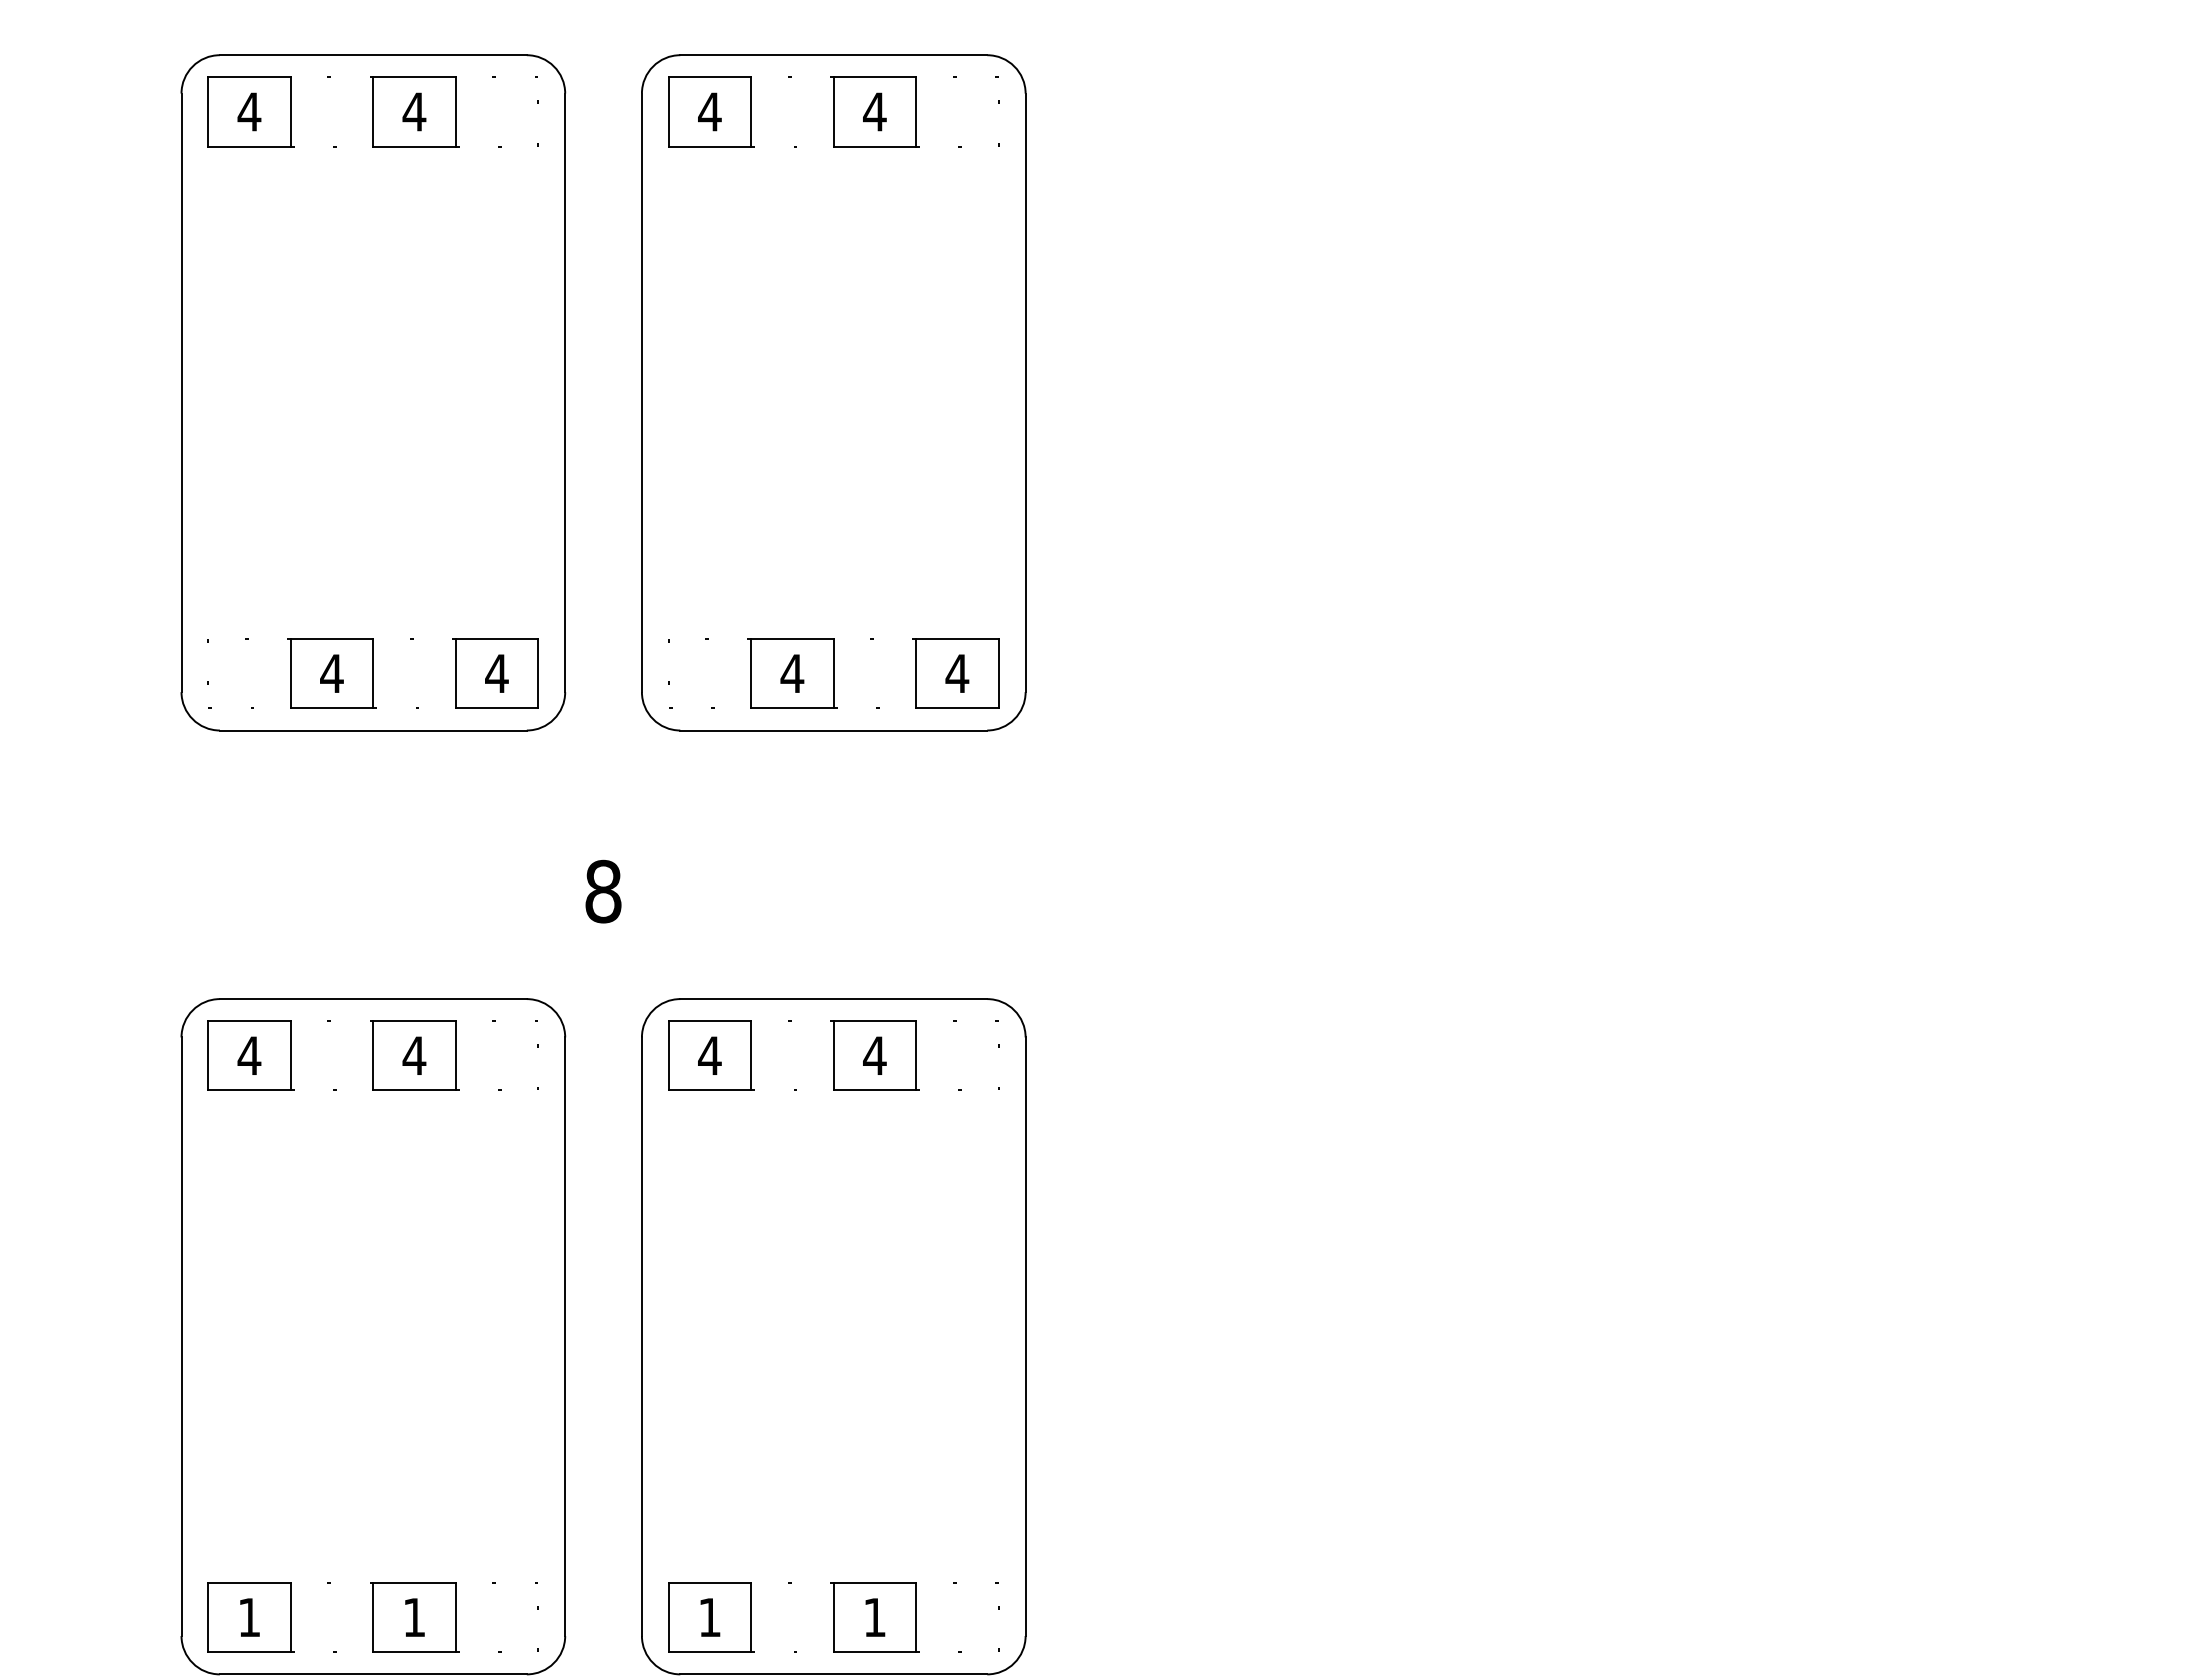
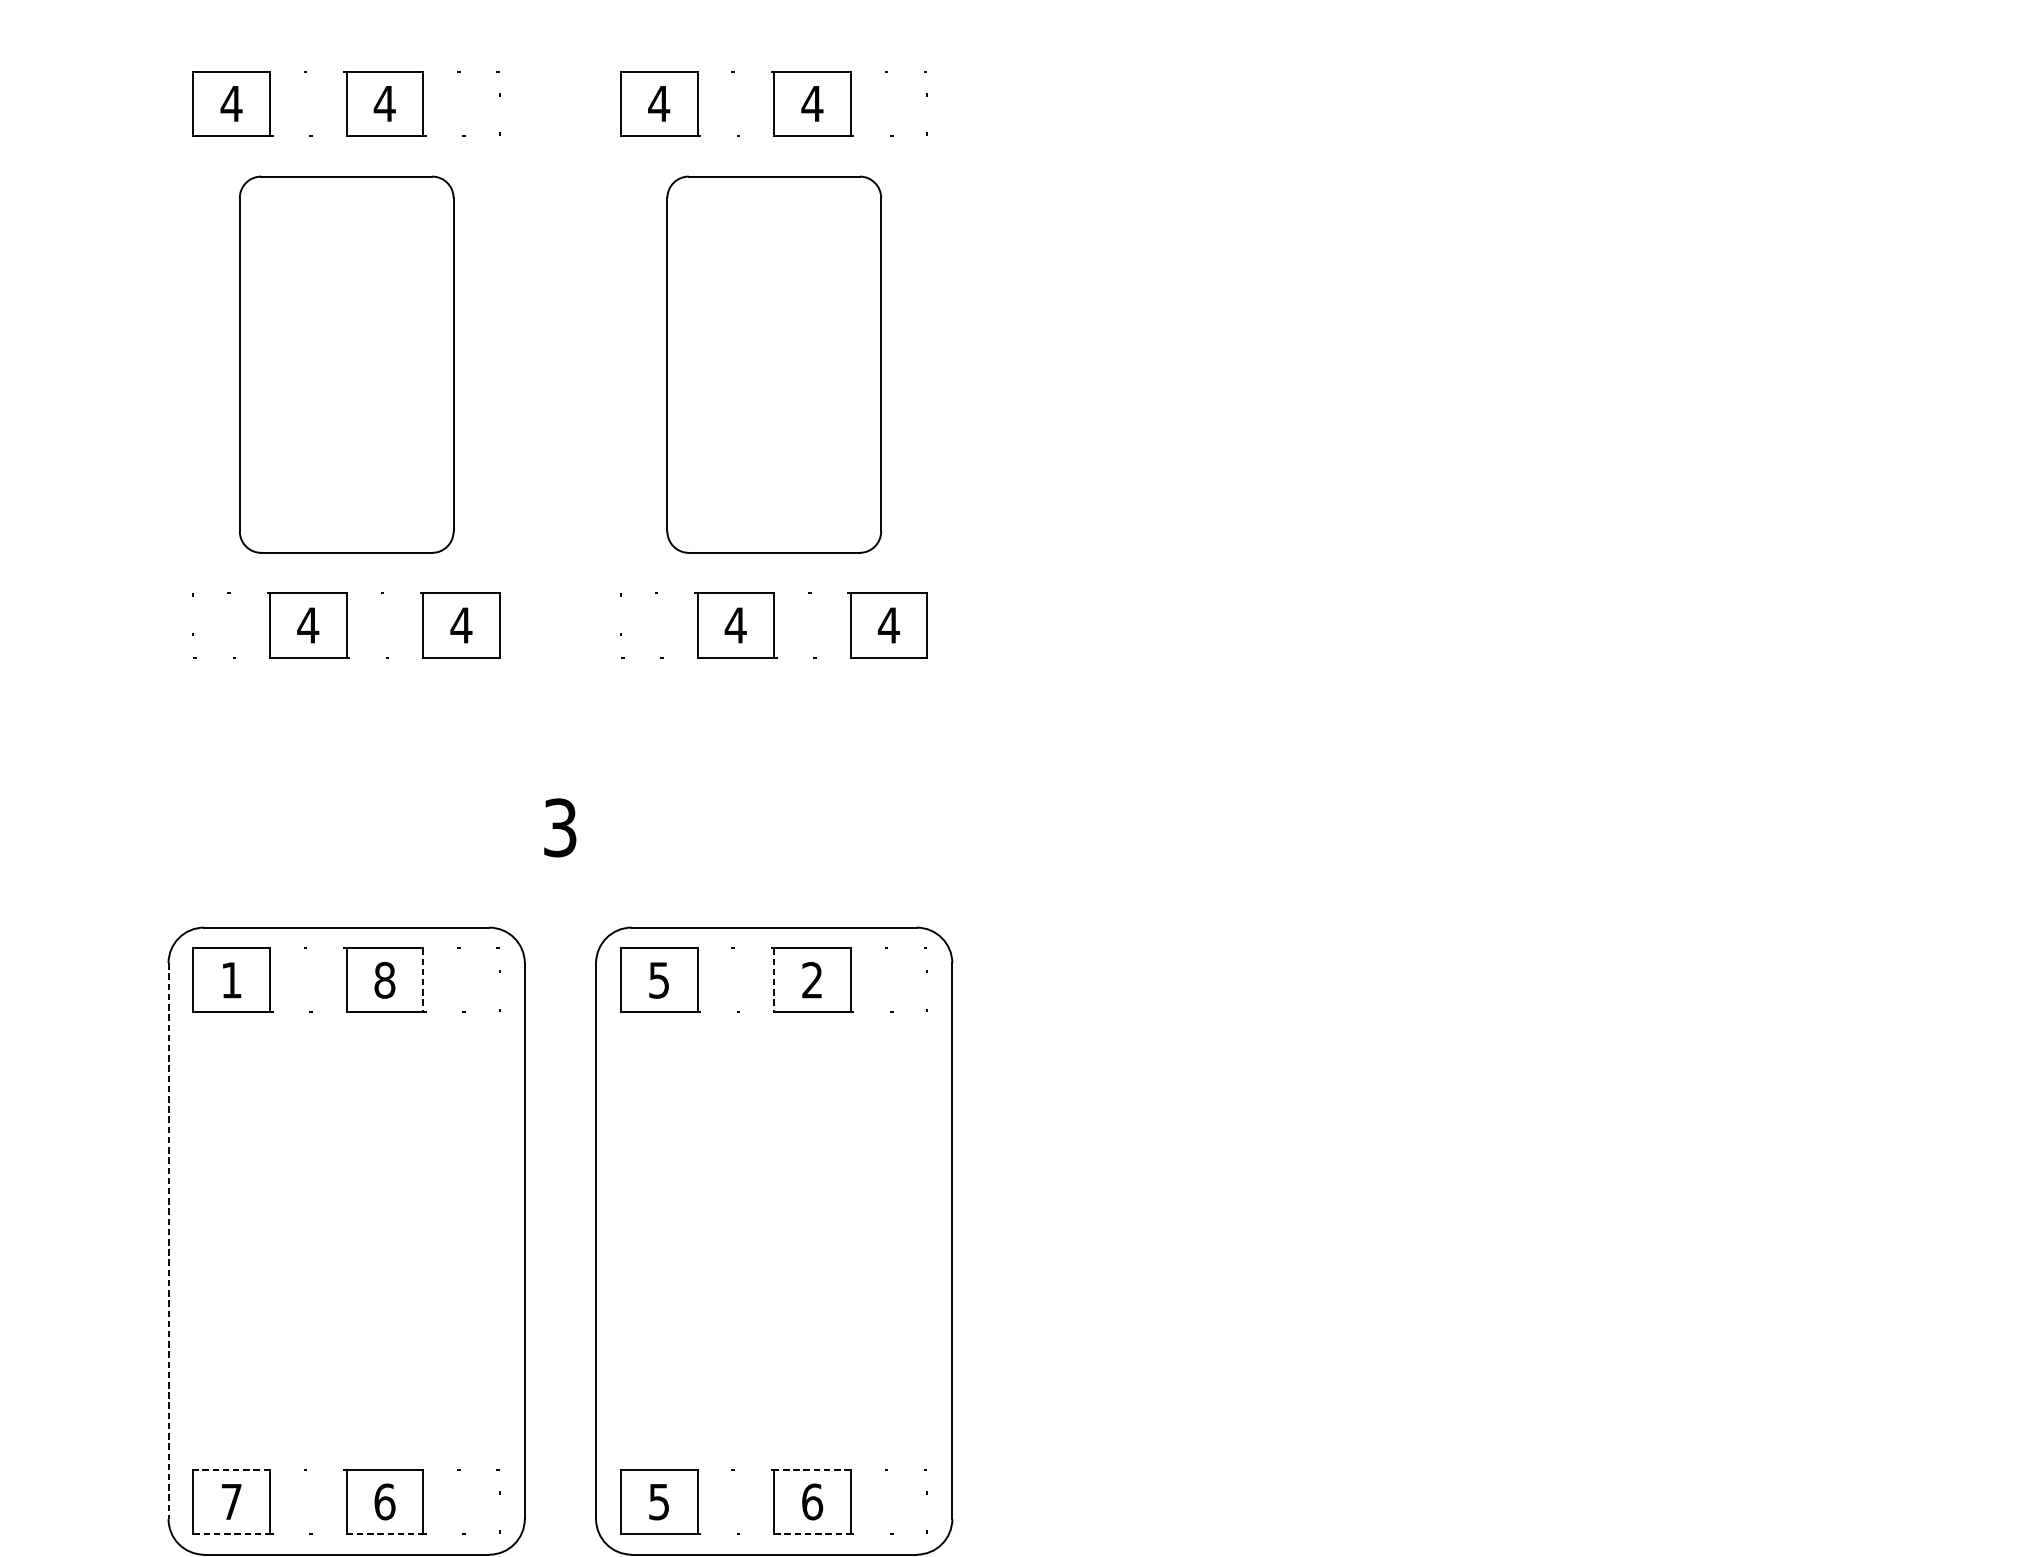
part: (373, 392) -> (346, 364), size x0.6
part: (833, 392) -> (773, 364), size x0.6
text: (603, 891) -> (560, 827), 8 -> 3
text: (249, 1055) -> (231, 980), 4 -> 1
text: (414, 1055) -> (384, 980), 4 -> 8
line: (455, 1055) -> (422, 980), solid -> dashed
text: (709, 1055) -> (658, 980), 4 -> 5
line: (833, 1055) -> (773, 980), solid -> dashed
text: (874, 1055) -> (812, 980), 4 -> 2
line: (181, 1337) -> (168, 1241), solid -> dashed
line: (249, 1583) -> (231, 1470), solid -> dashed
line: (874, 1583) -> (812, 1470), solid -> dashed
text: (249, 1617) -> (231, 1501), 1 -> 7
text: (414, 1617) -> (384, 1501), 1 -> 6
text: (709, 1617) -> (658, 1501), 1 -> 5
text: (874, 1617) -> (812, 1501), 1 -> 6
line: (250, 1652) -> (232, 1534), solid -> dashed
line: (415, 1652) -> (385, 1534), solid -> dashed
line: (875, 1652) -> (812, 1534), solid -> dashed

